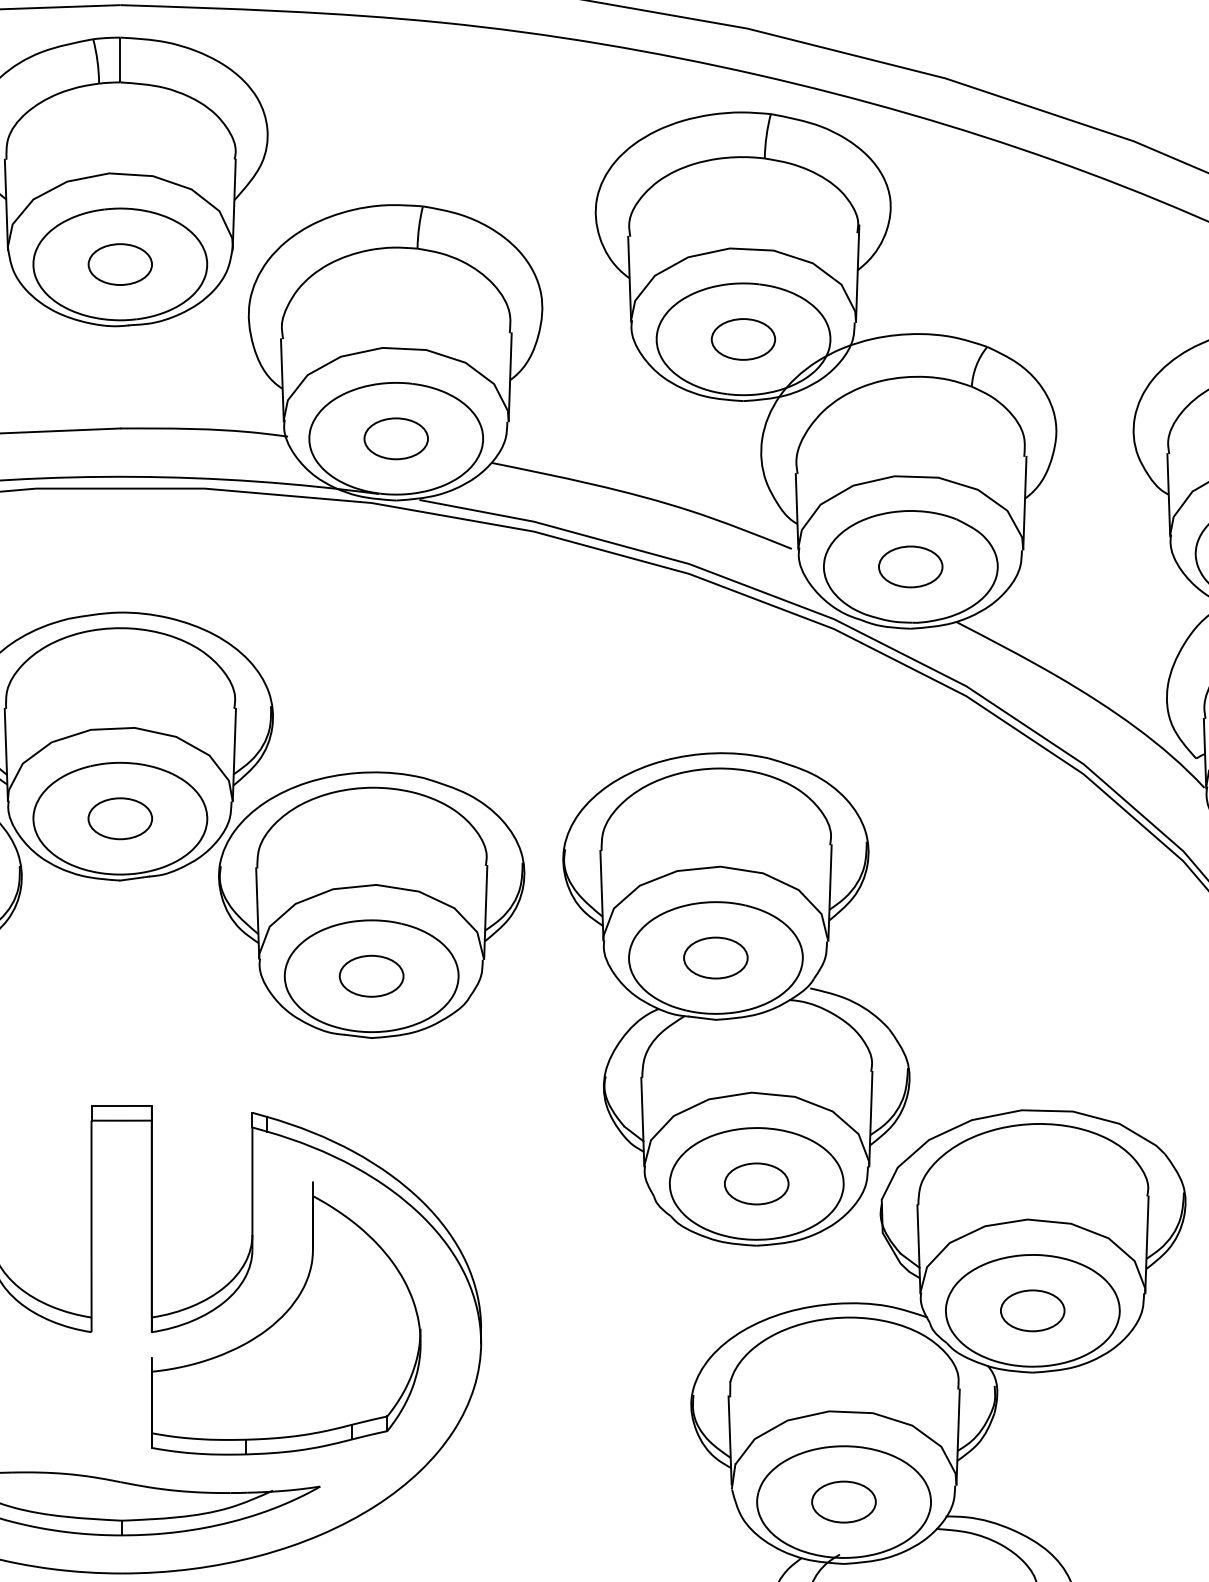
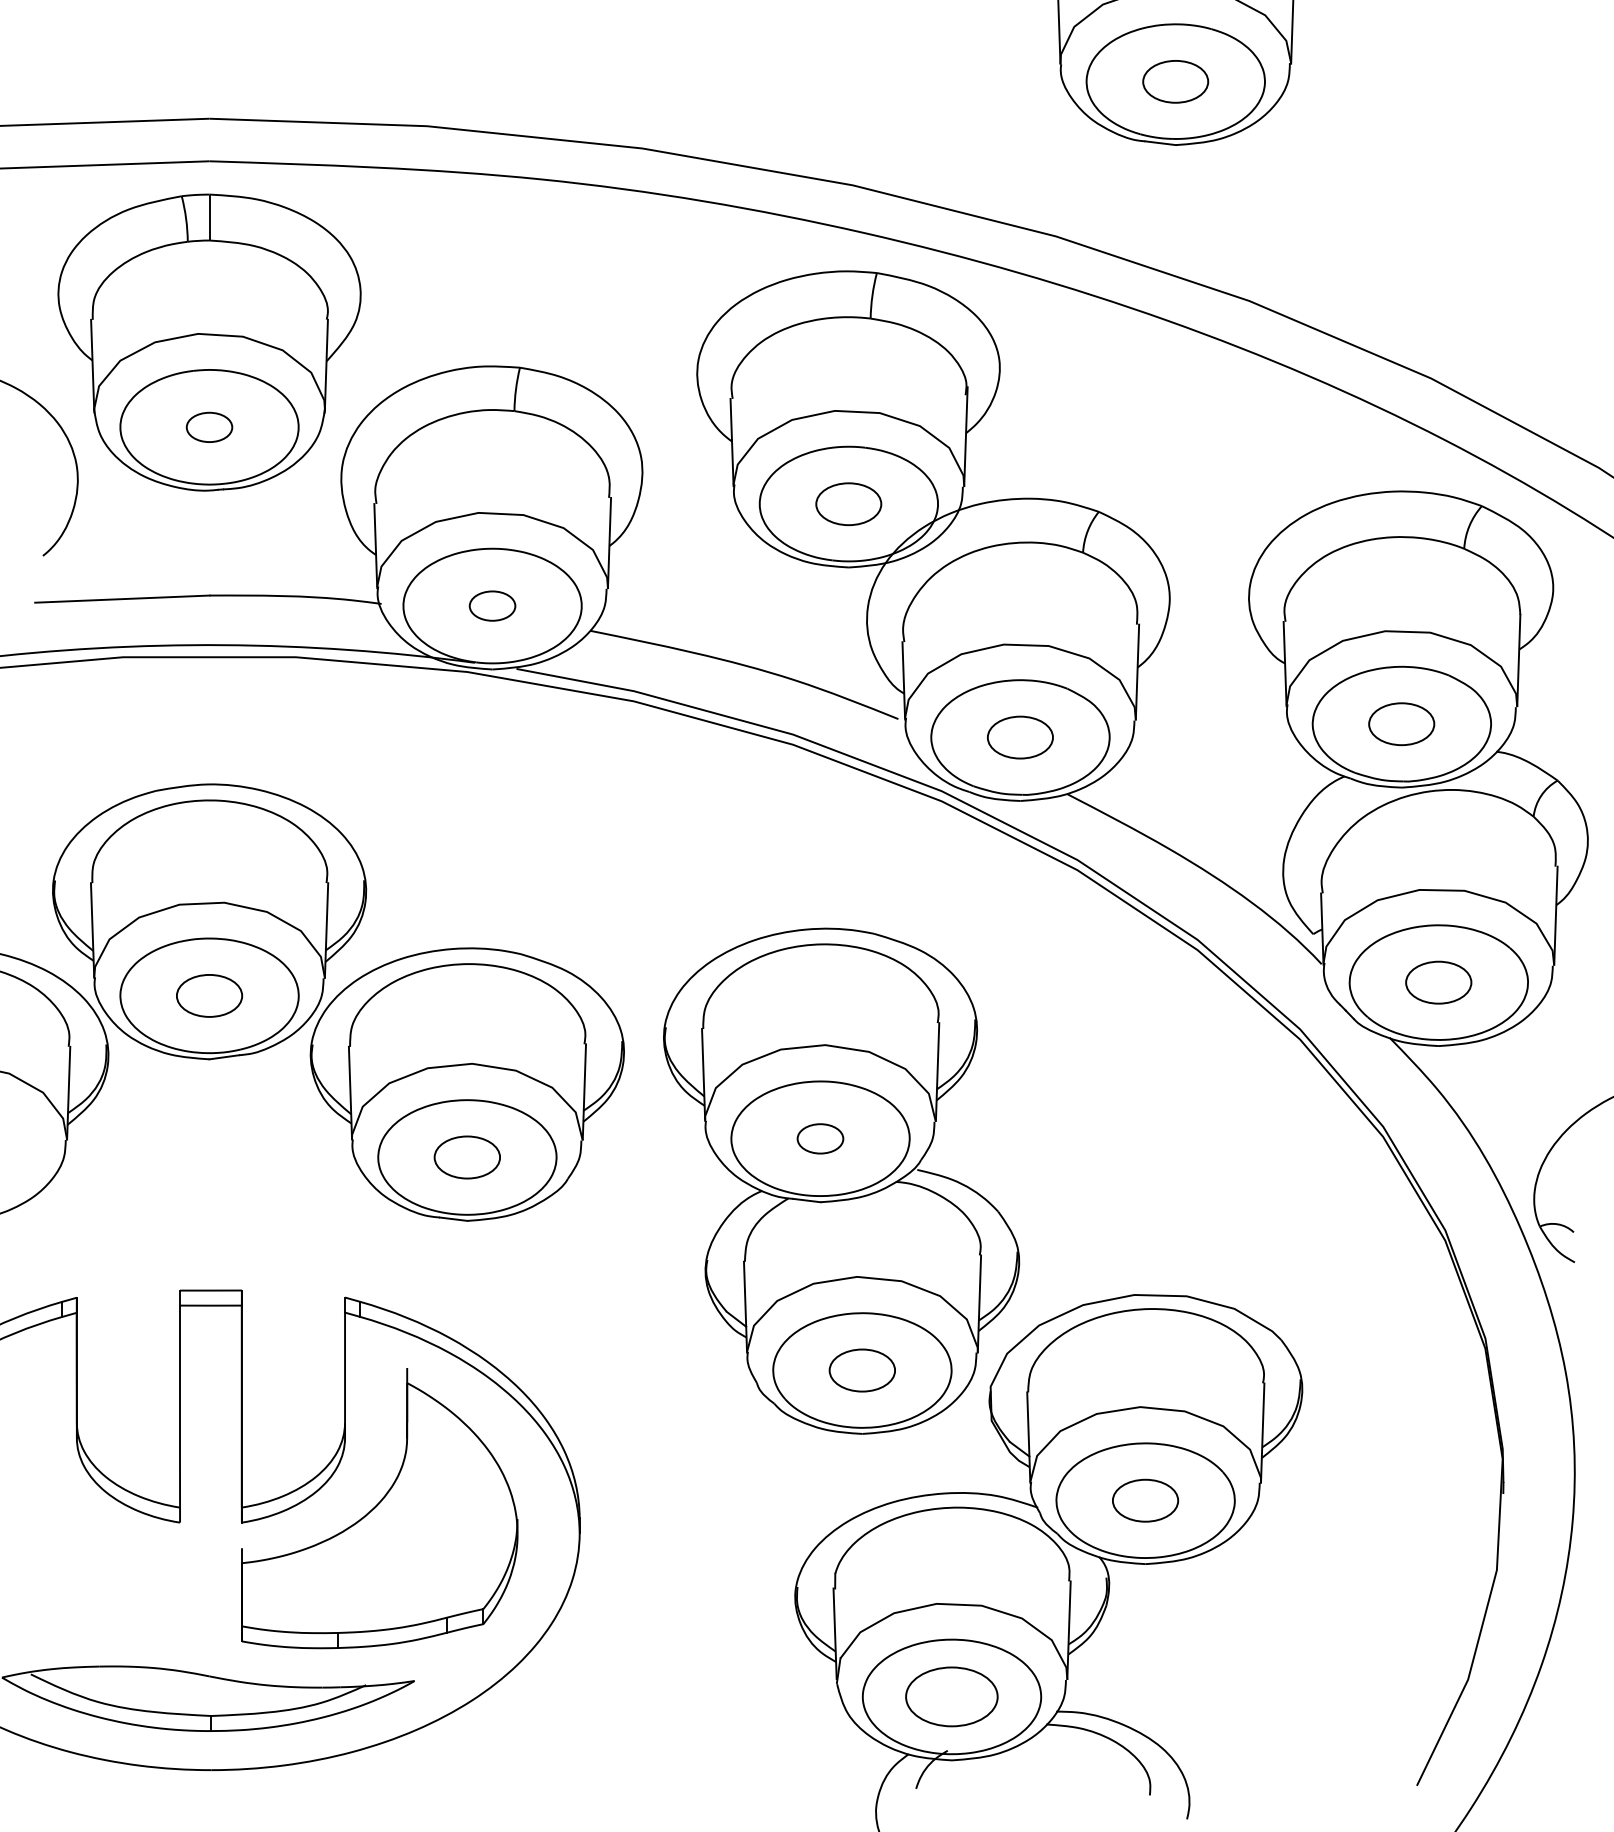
part: (120, 264) -> (209, 427), size x0.7
part: (396, 438) -> (492, 605), size x0.7
part: (715, 957) -> (820, 1138), size x0.7
part: (843, 1501) -> (951, 1696), size x1.4

